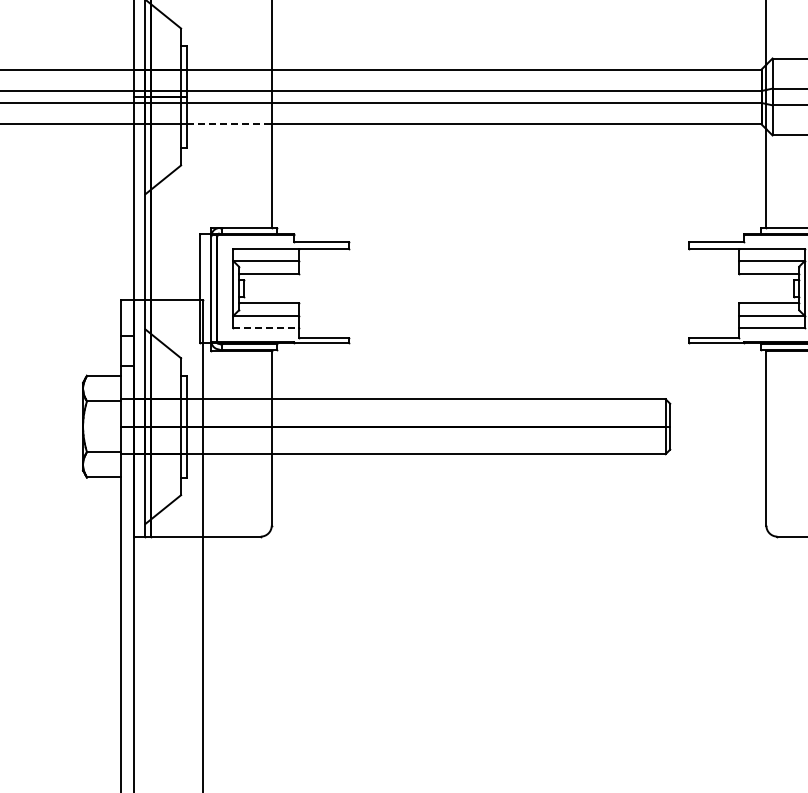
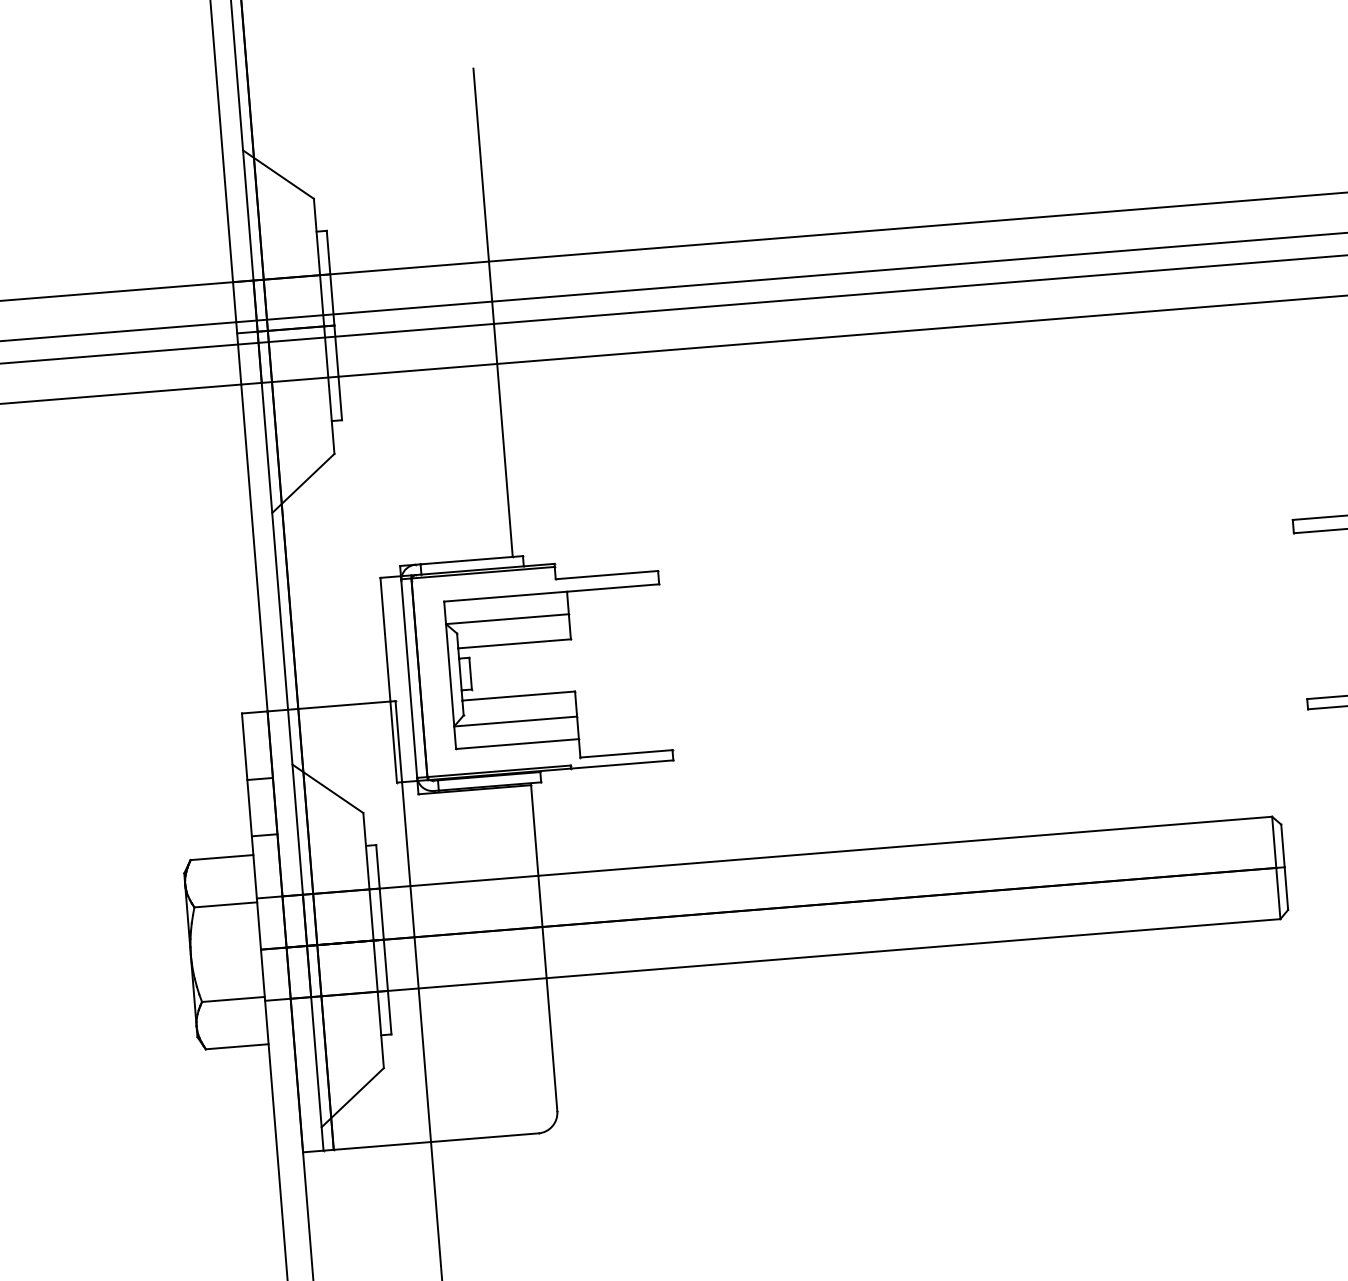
line: (229, 124) -> (418, 370), dashed -> solid
line: (266, 328) -> (517, 744), dashed -> solid

